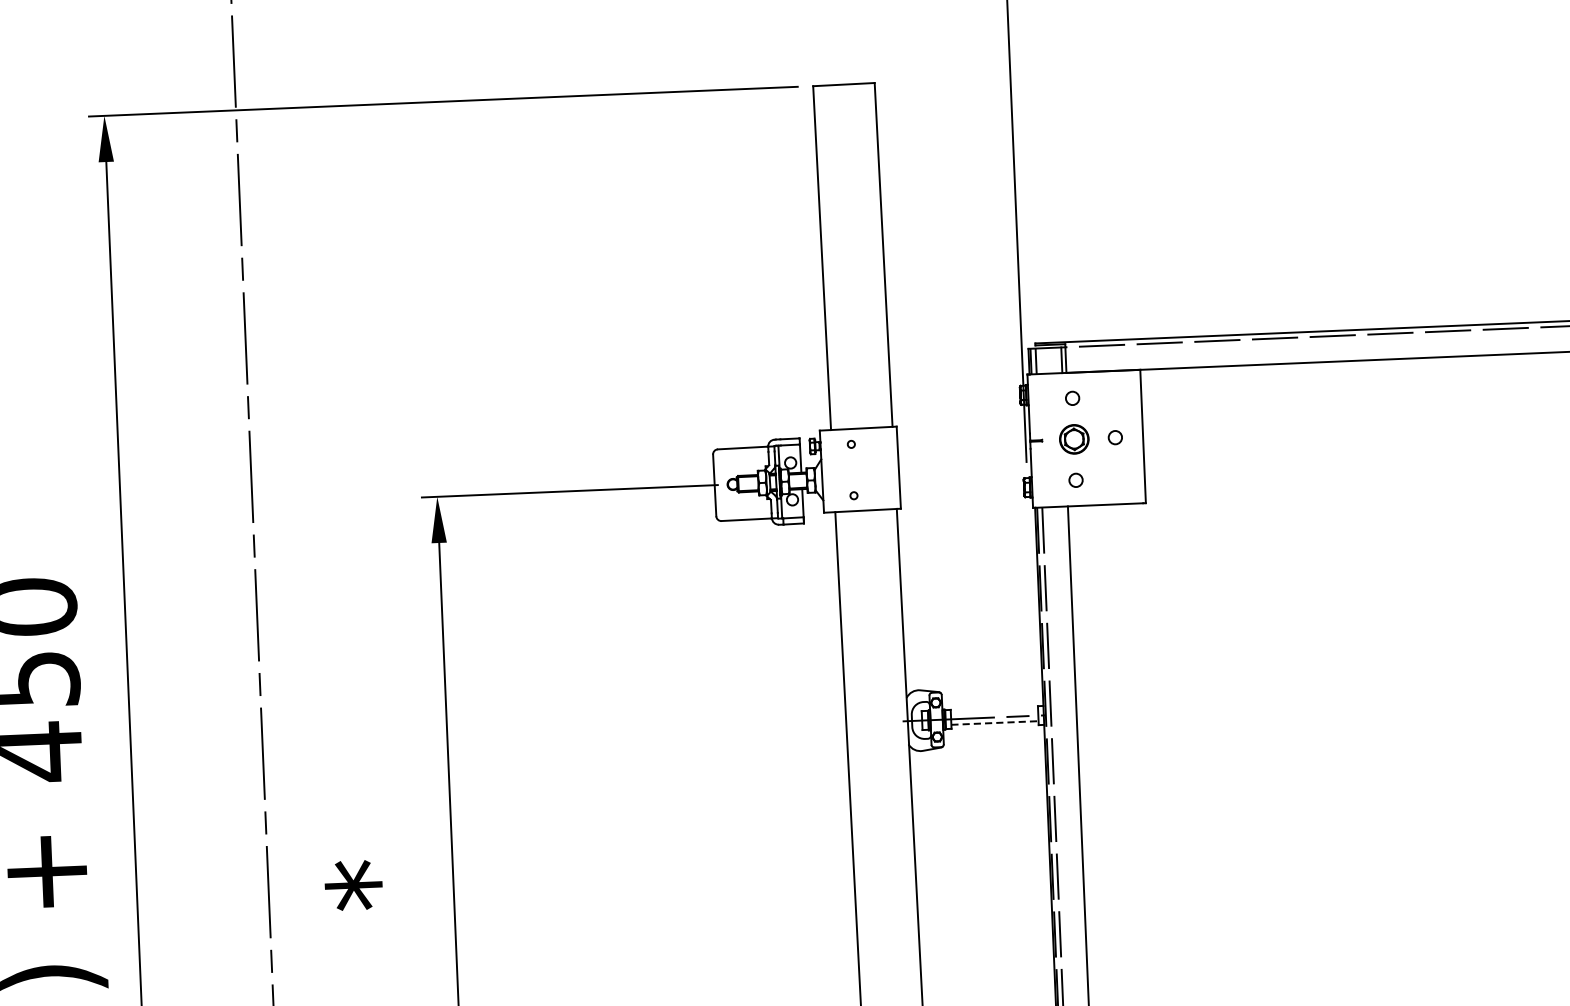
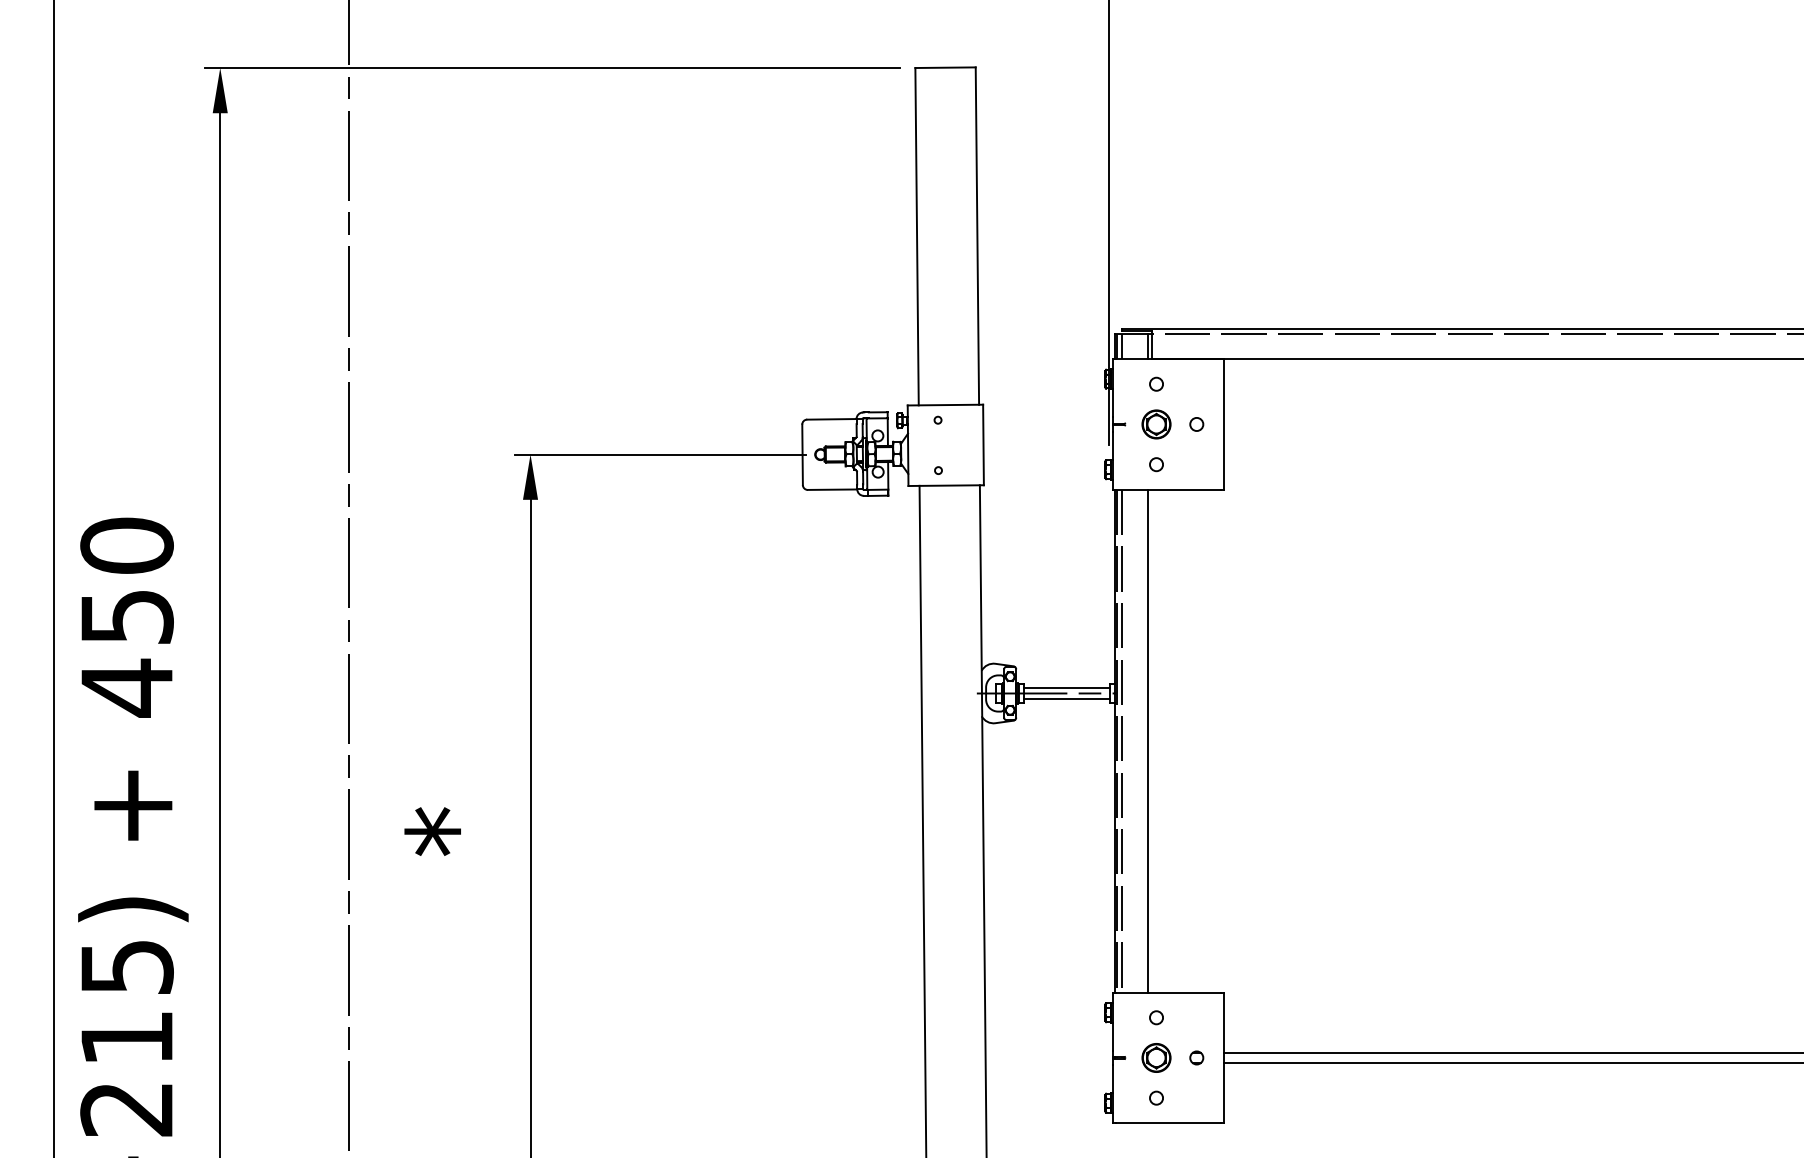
line: (993, 712) -> (1066, 688), added
line: (995, 722) -> (1067, 698), dashed -> solid

